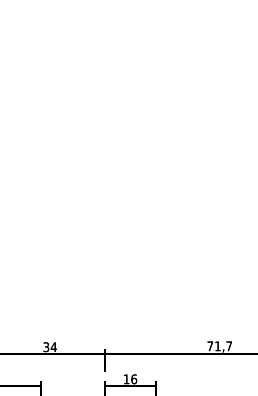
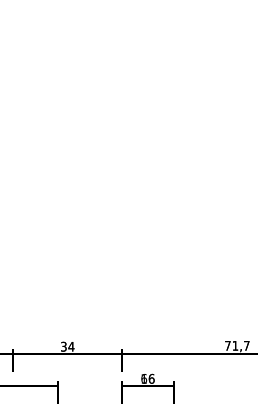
text: (126, 378) -> (144, 378), 16 -> 66

